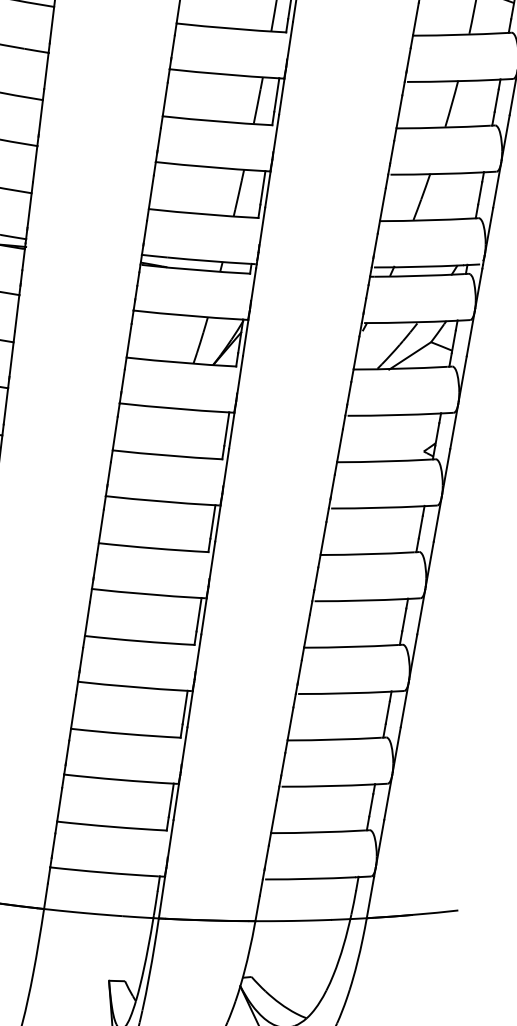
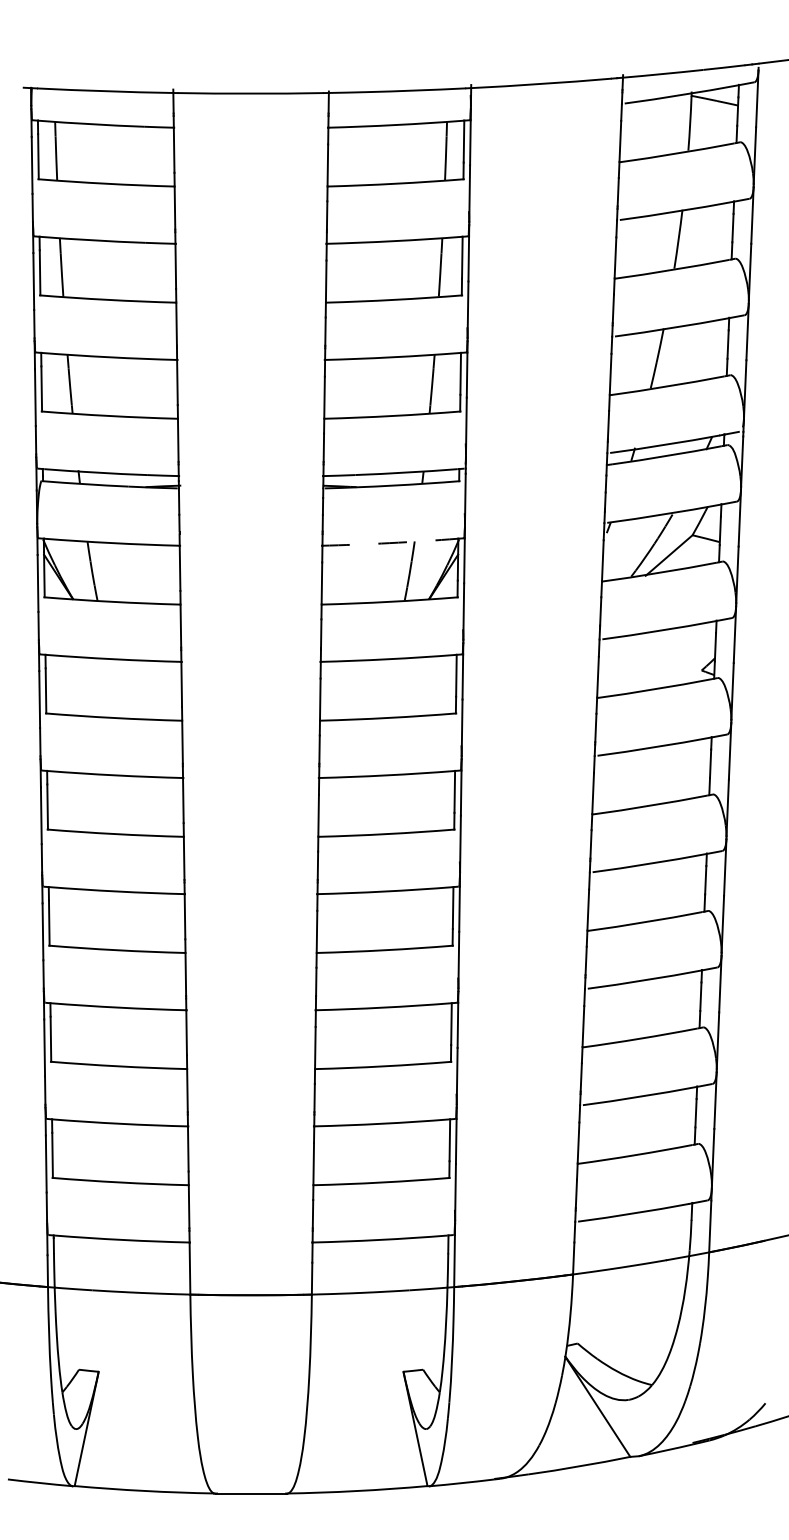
arc: (187, 316) -> (389, 543), solid -> dashed

